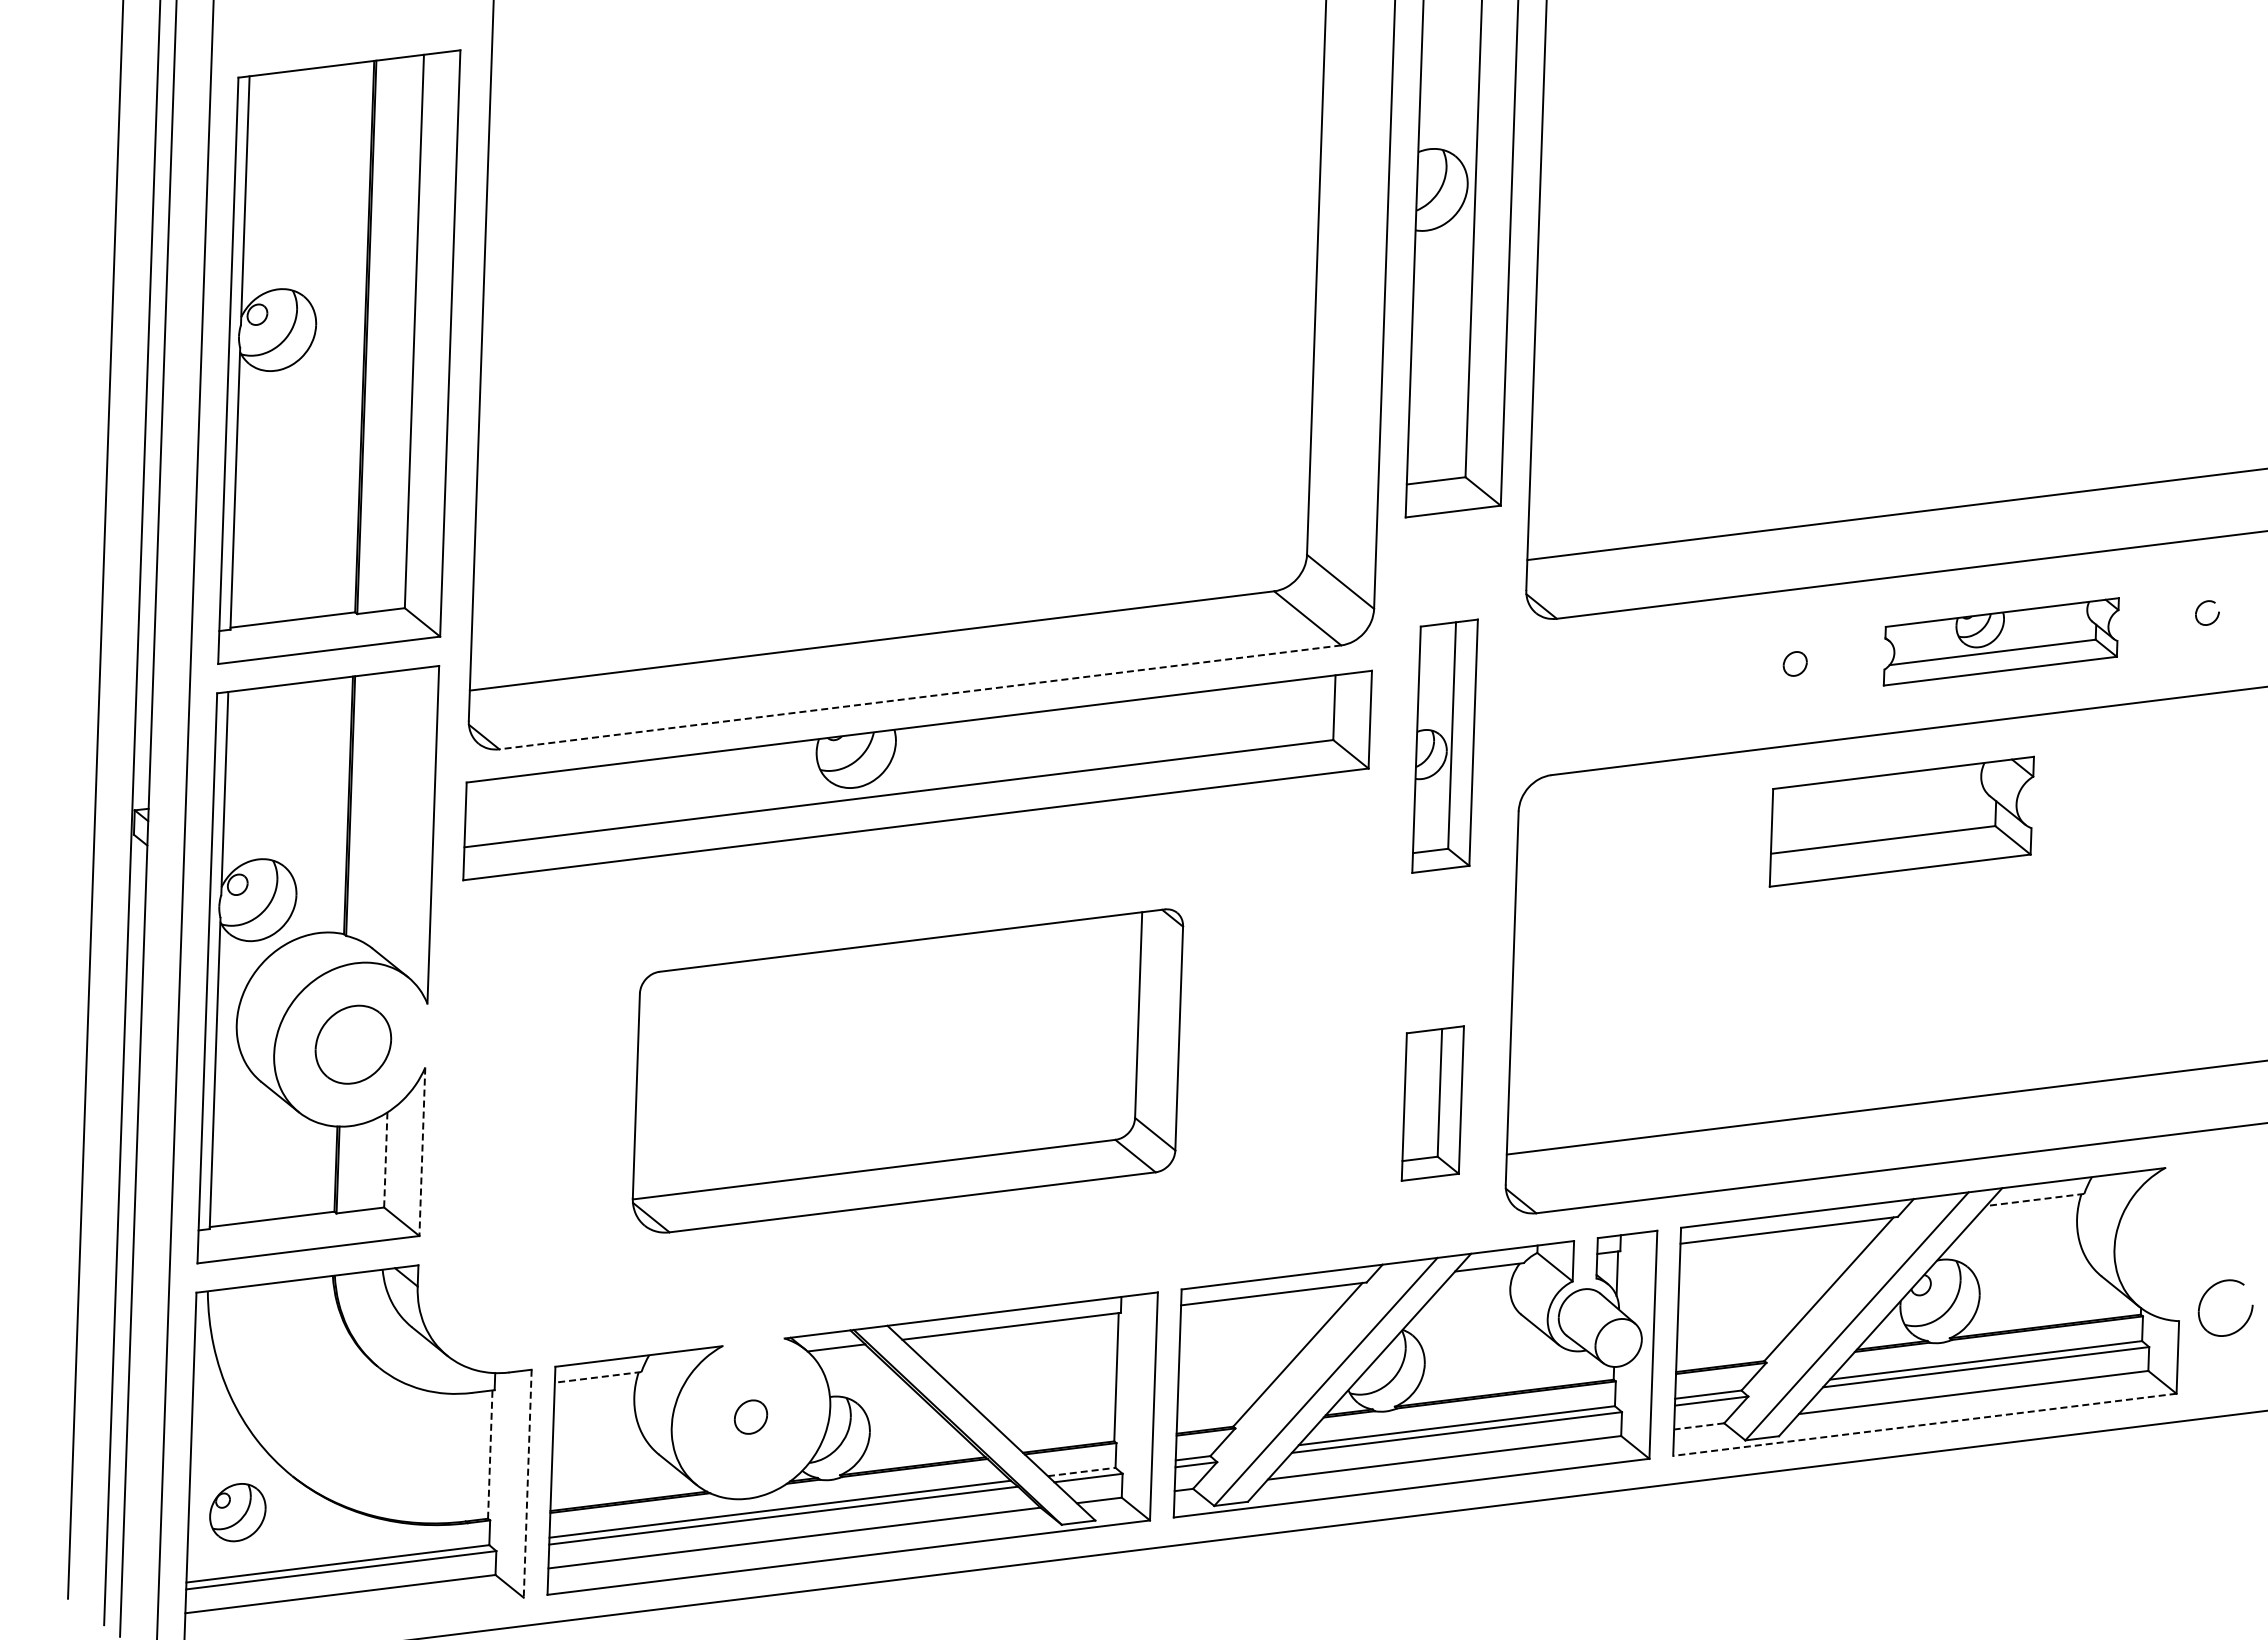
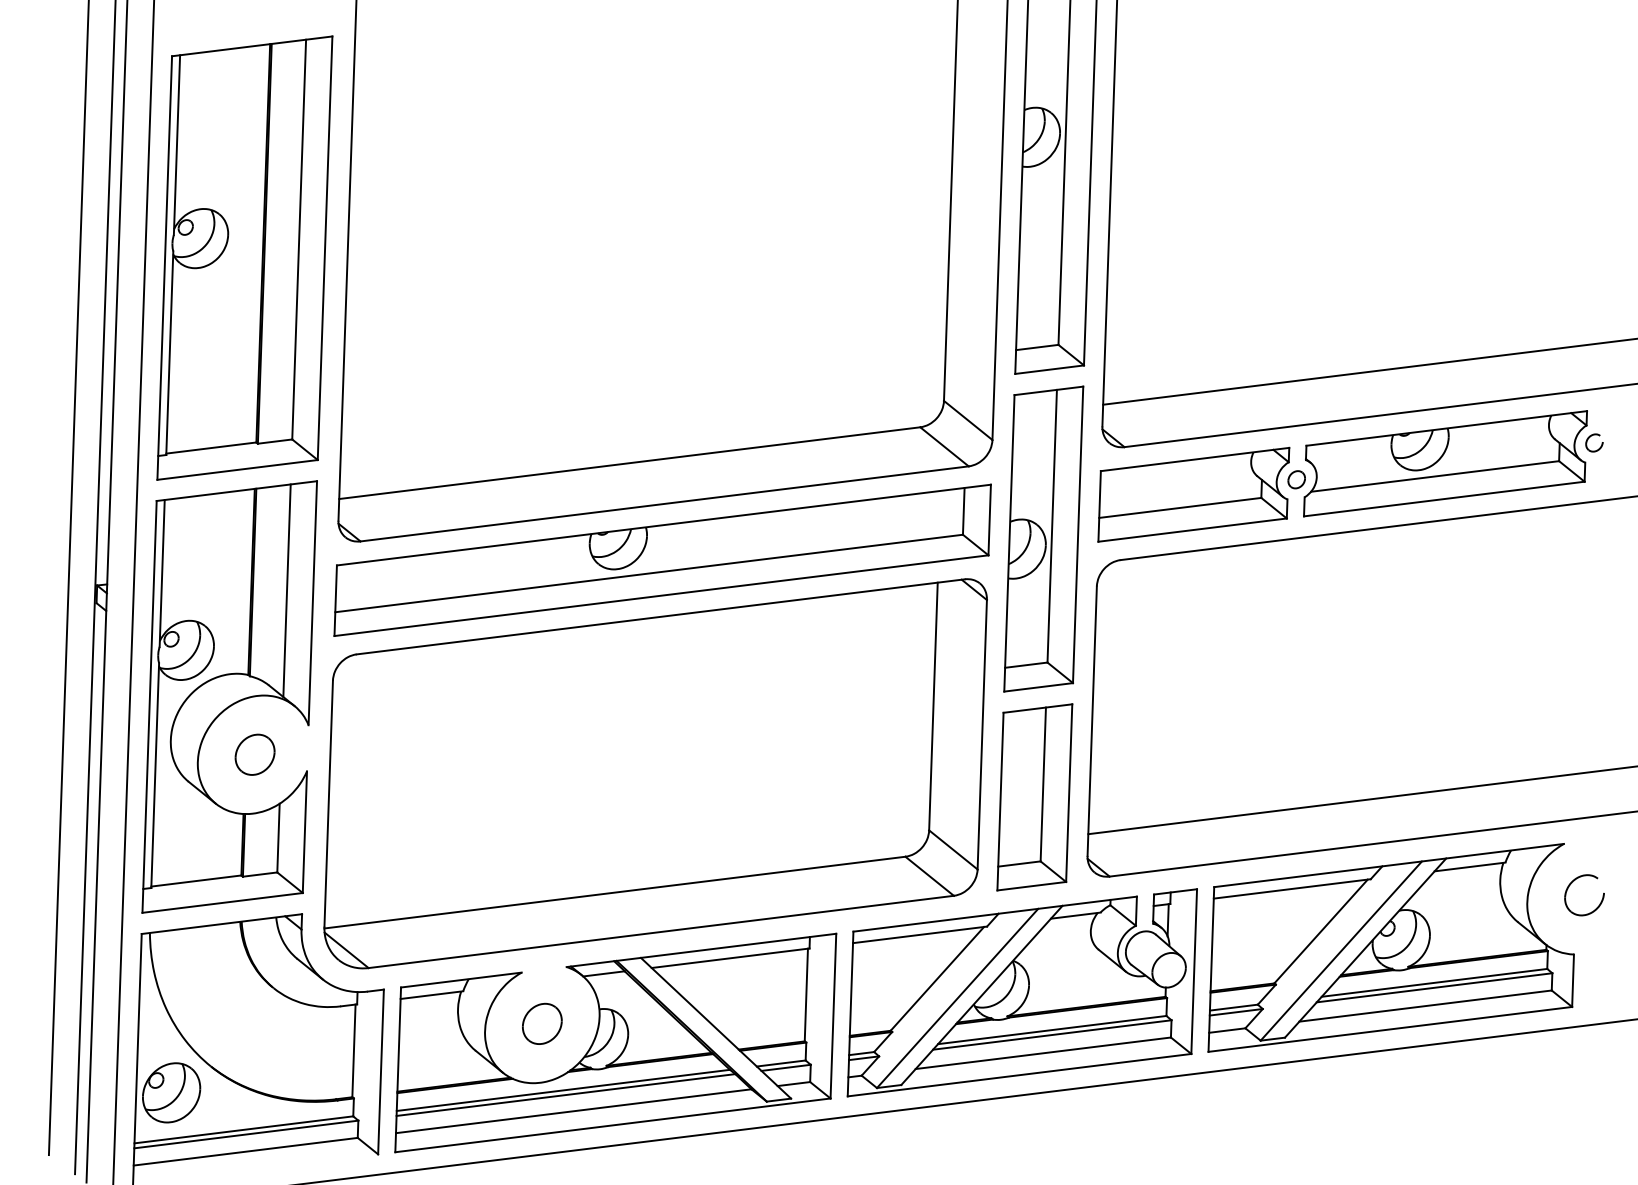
part: (2001, 641) -> (1445, 463), size x1.67
line: (919, 697) -> (664, 504), dashed -> solid
part: (1444, 746) -> (1043, 539), size x1.67
line: (397, 817) -> (286, 590), added
part: (1901, 821) -> (1193, 494), moved
part: (353, 1044) -> (255, 754), size x0.71
part: (907, 1070) -> (655, 773), size x1.67
part: (1432, 1103) -> (1034, 797), size x1.67
line: (422, 1152) -> (305, 832), dashed -> solid
line: (385, 1159) -> (278, 837), dashed -> solid
line: (2034, 1200) -> (1469, 867), dashed -> solid
part: (2205, 1295) -> (1569, 886), moved
line: (598, 1377) -> (432, 995), dashed -> solid
part: (750, 1416) -> (541, 1023), size x1.67
line: (1924, 1424) -> (1390, 1029), dashed -> solid
line: (1698, 1426) -> (1226, 1030), dashed -> solid
line: (490, 1454) -> (354, 1050), dashed -> solid
line: (1082, 1471) -> (781, 1063), dashed -> solid
line: (527, 1484) -> (380, 1072), dashed -> solid
part: (237, 1512) -> (171, 1092), size x1.43

